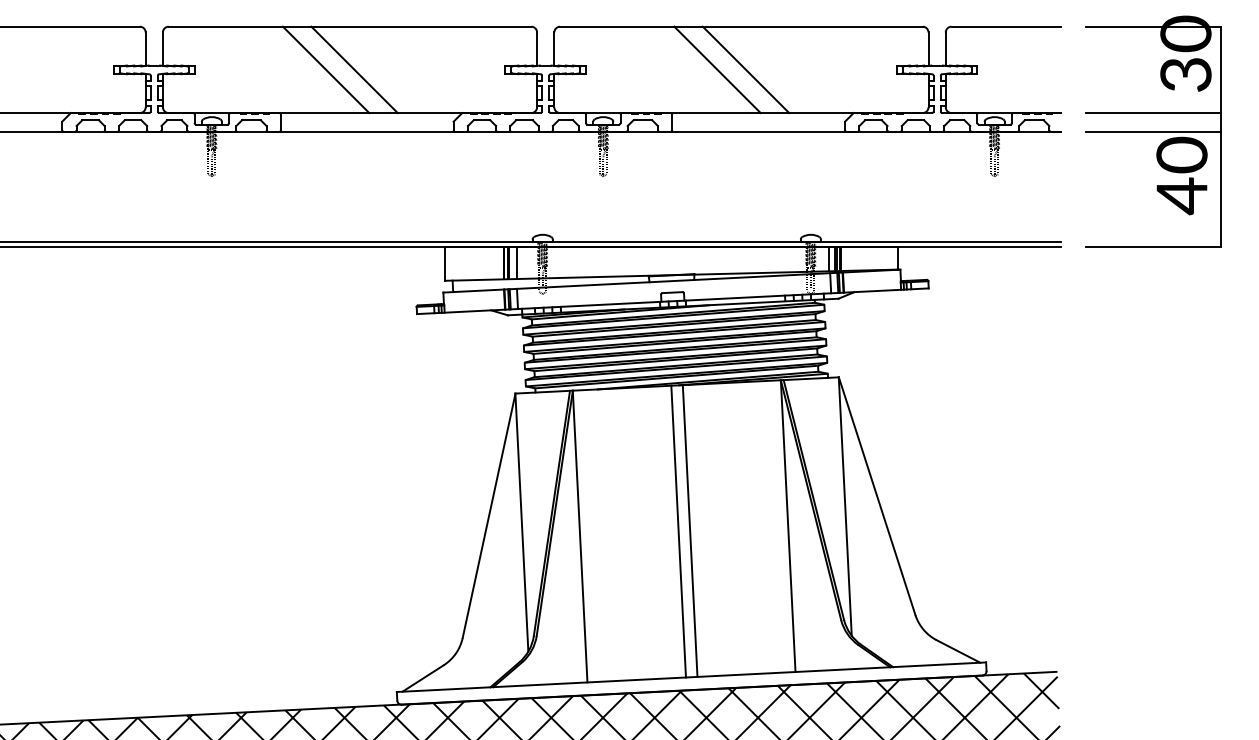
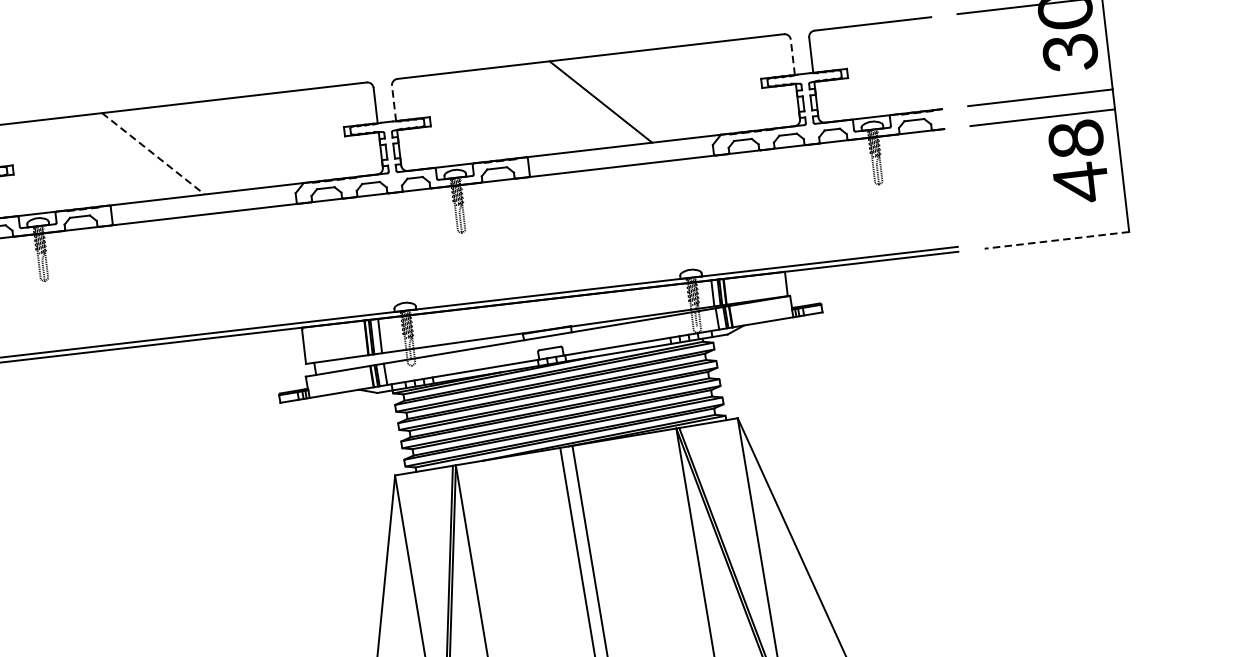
line: (554, 49) -> (394, 103), solid -> dashed
line: (928, 49) -> (792, 57), solid -> dashed
line: (354, 69) -> (183, 149), removed
line: (717, 69) -> (570, 105), removed
line: (326, 70) -> (153, 154), solid -> dashed
text: (1181, 154) -> (1075, 138), 40 -> 48
line: (1153, 246) -> (1056, 240), solid -> dashed

